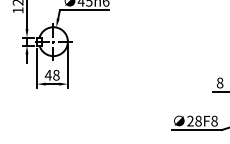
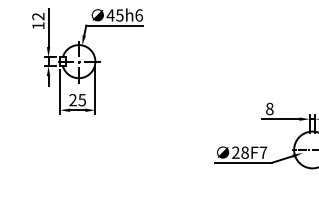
text: (52, 75) -> (77, 100), 48 -> 25
text: (214, 120) -> (263, 152), 28F8 -> 28F7

